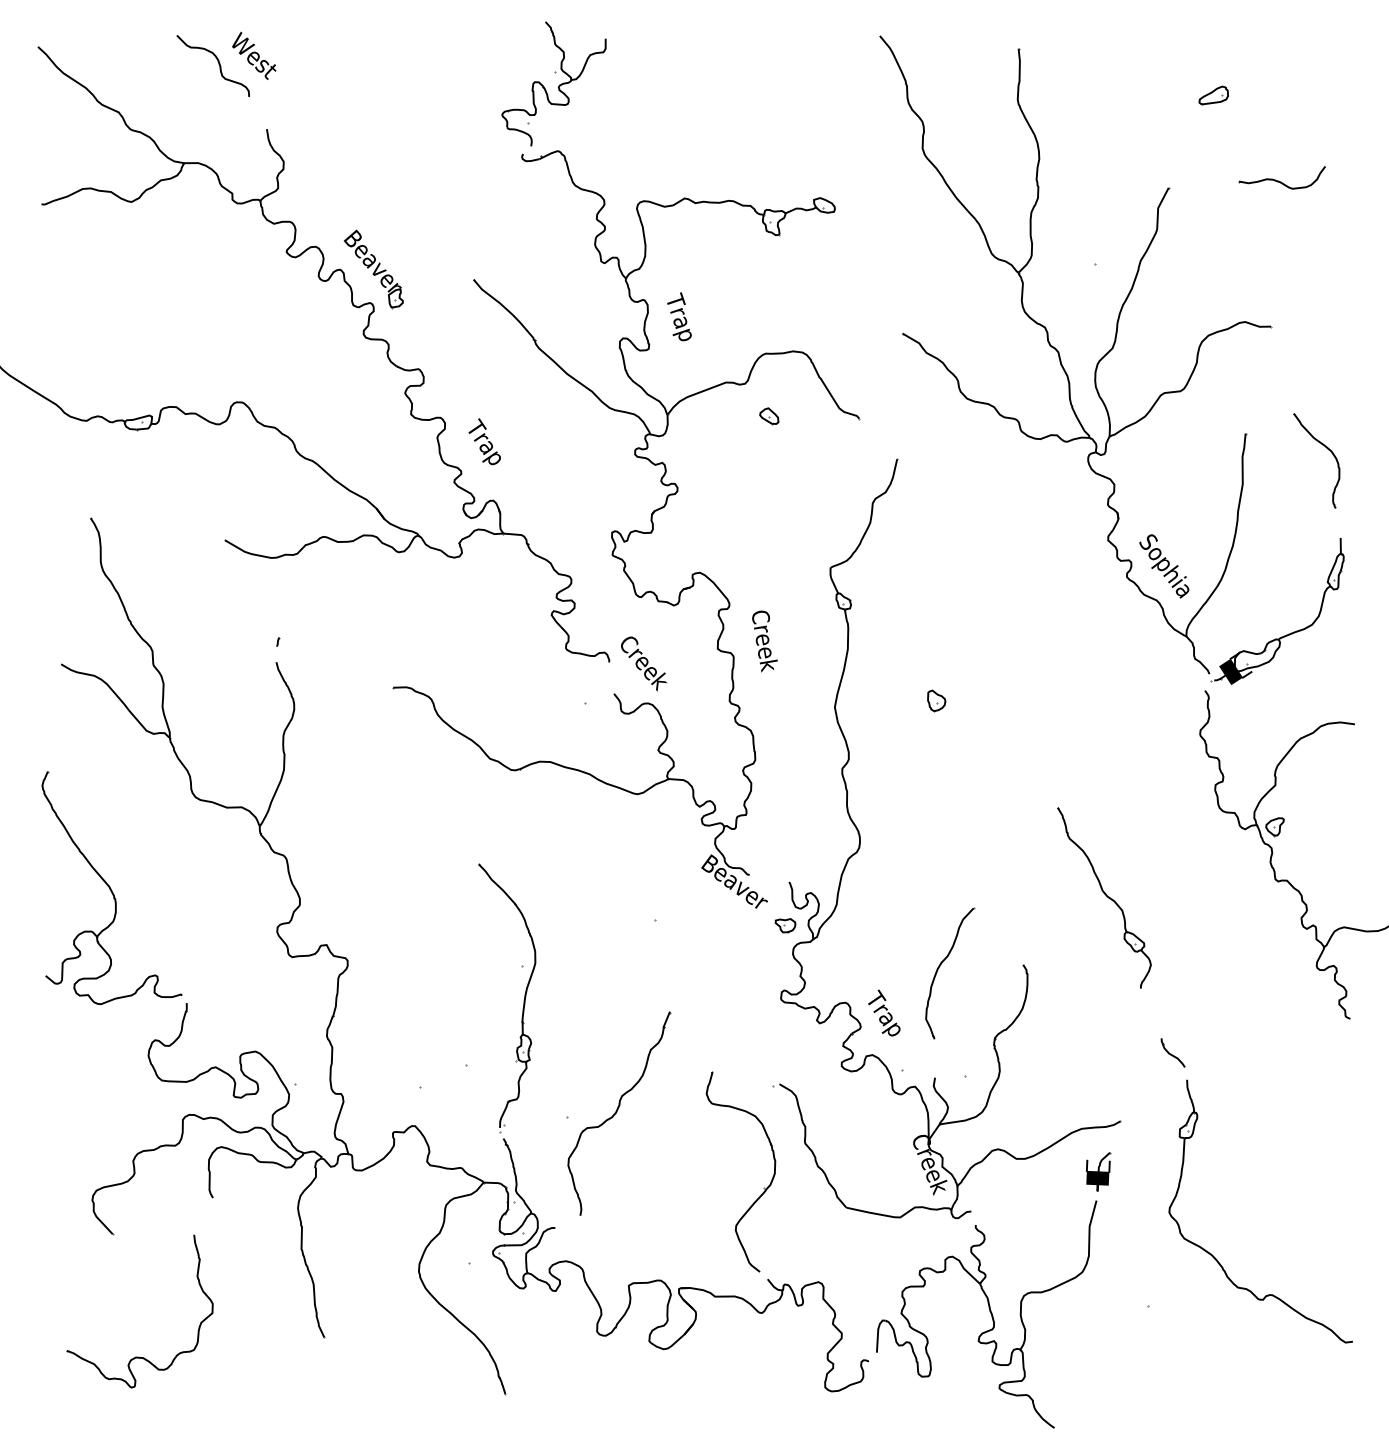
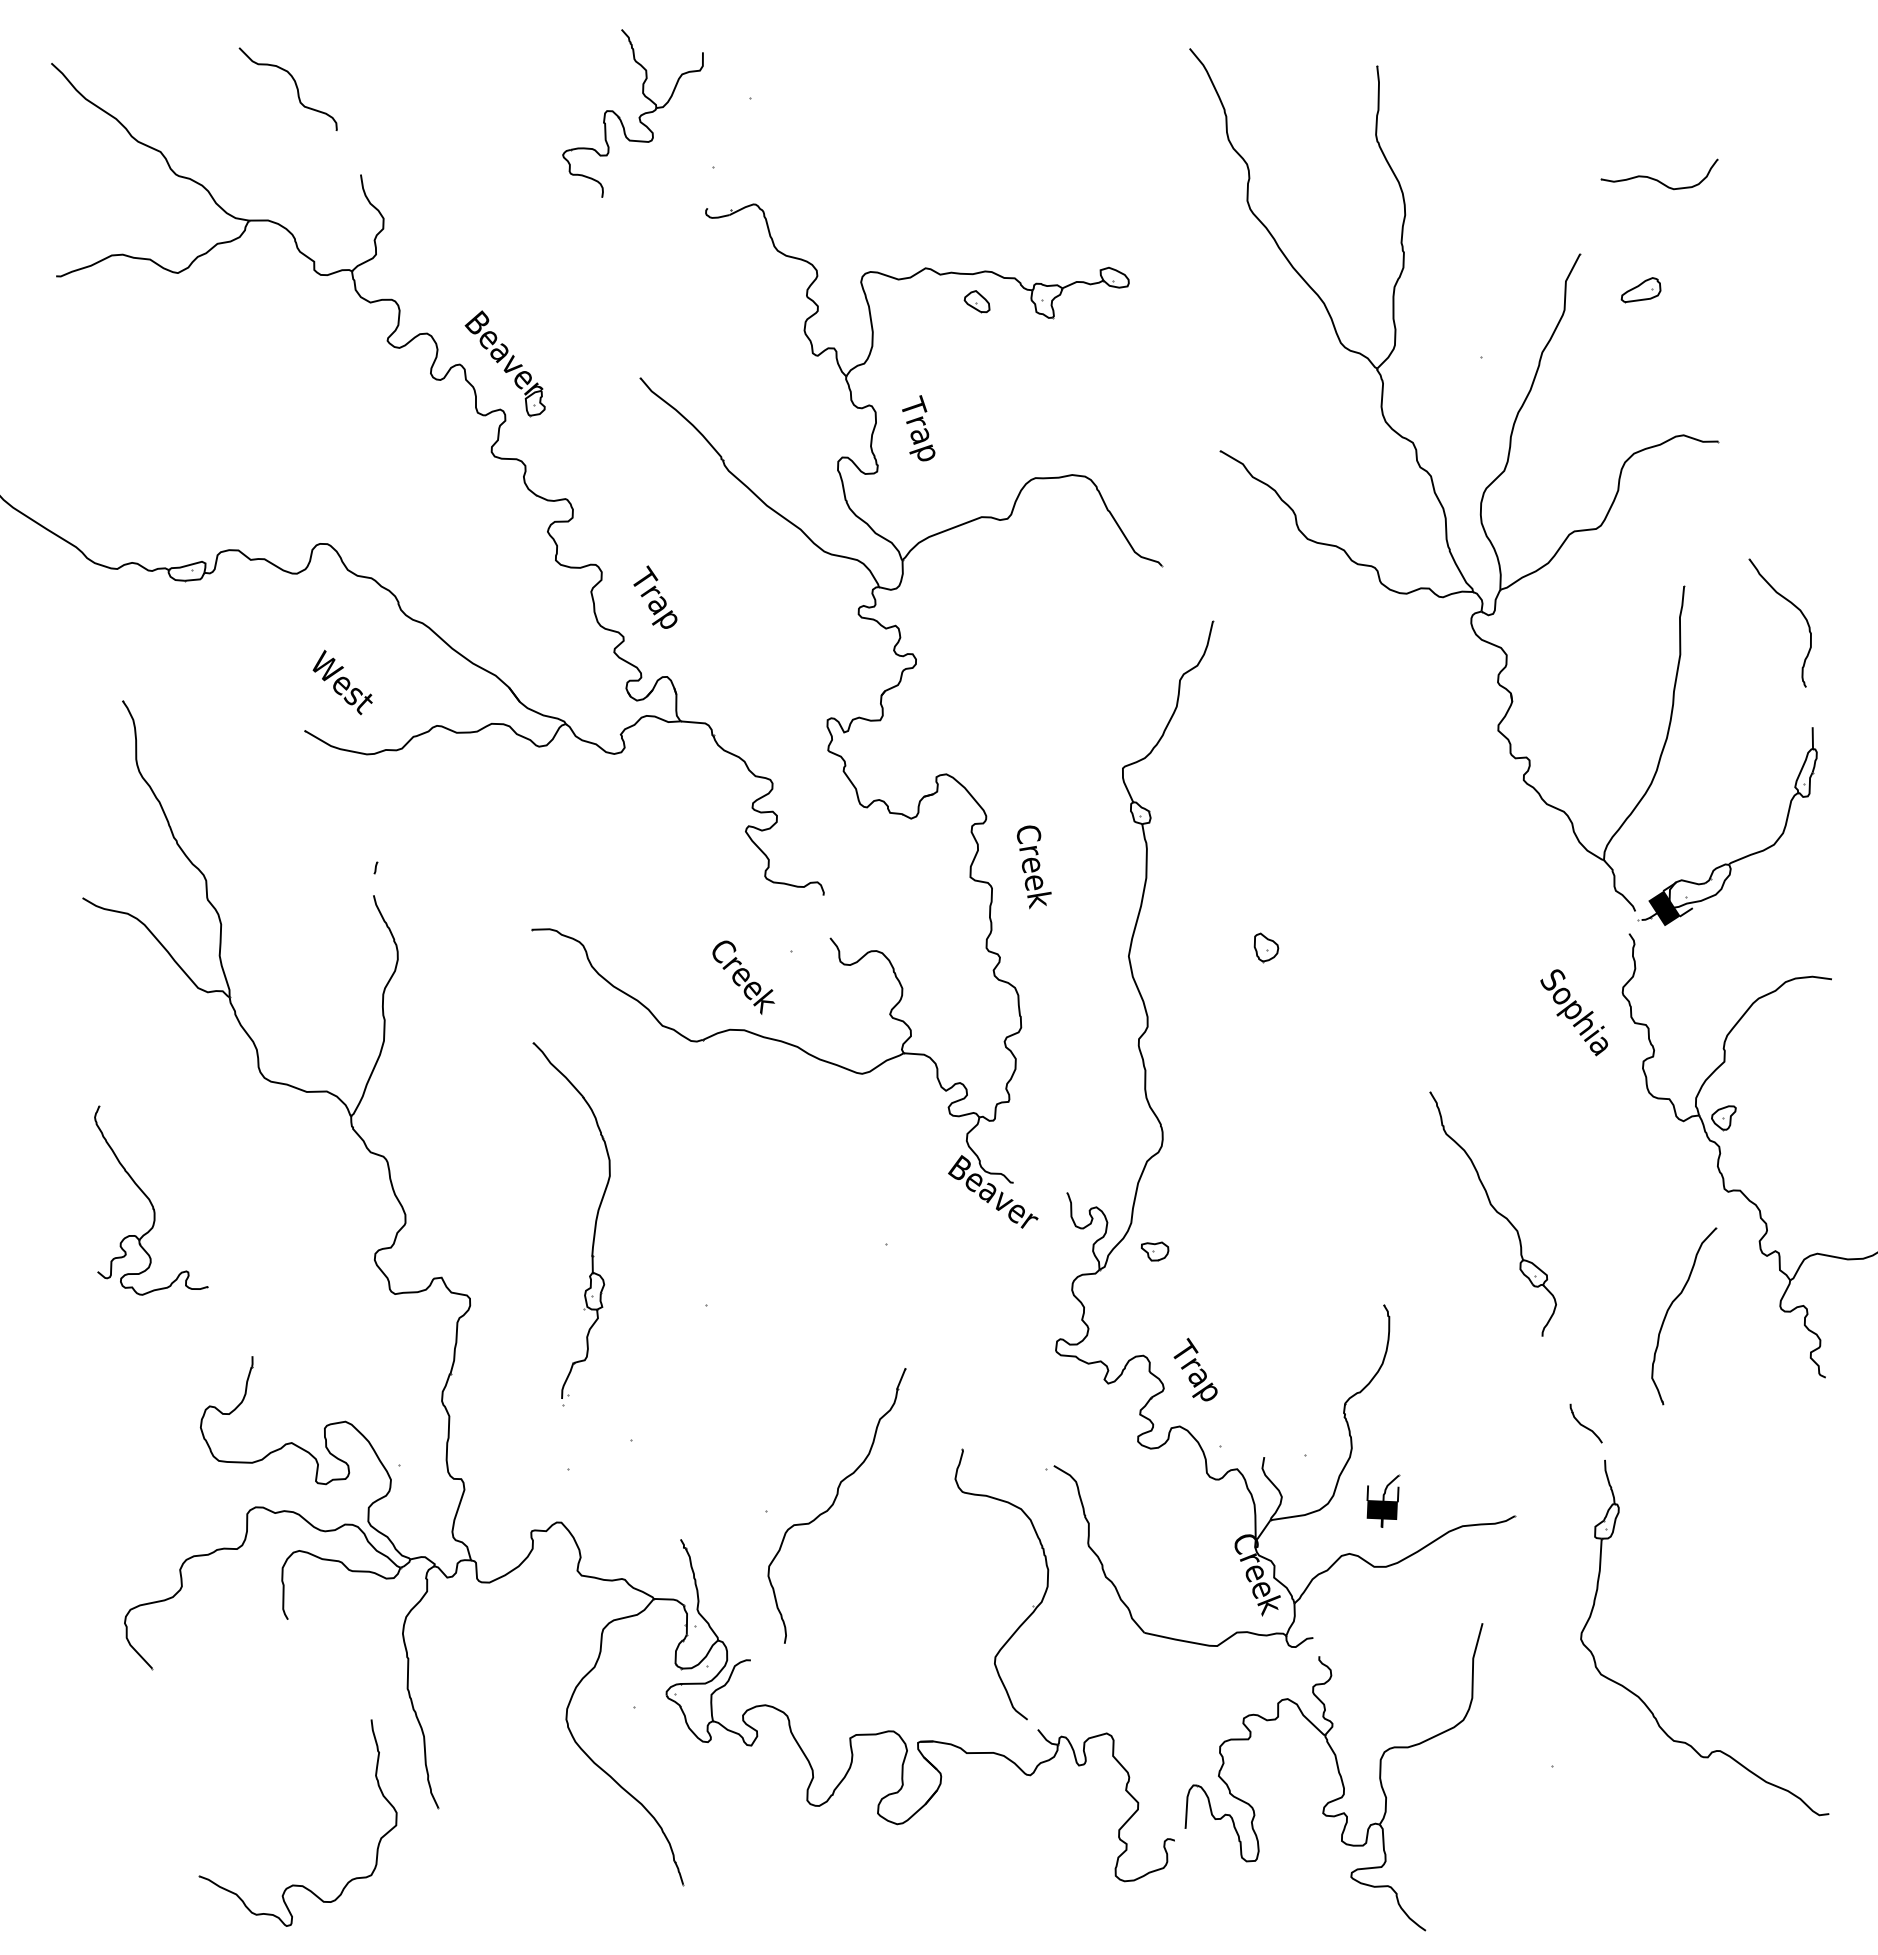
text: (254, 55) -> (342, 682), moved
part: (558, 86) -> (638, 117), moved
part: (1213, 95) -> (1640, 290), moved
part: (1282, 177) -> (1659, 174), moved
part: (768, 416) -> (976, 301), moved
text: (1163, 566) -> (1573, 1012), moved
text: (643, 663) -> (743, 977), moved
part: (112, 887) -> (151, 1200), size x0.6
part: (785, 925) -> (1154, 1251), moved
part: (940, 966) -> (1671, 1306), moved
part: (524, 998) -> (594, 1224), moved
part: (1098, 1171) -> (1383, 1500), moved
part: (139, 1356) -> (297, 1884), moved

